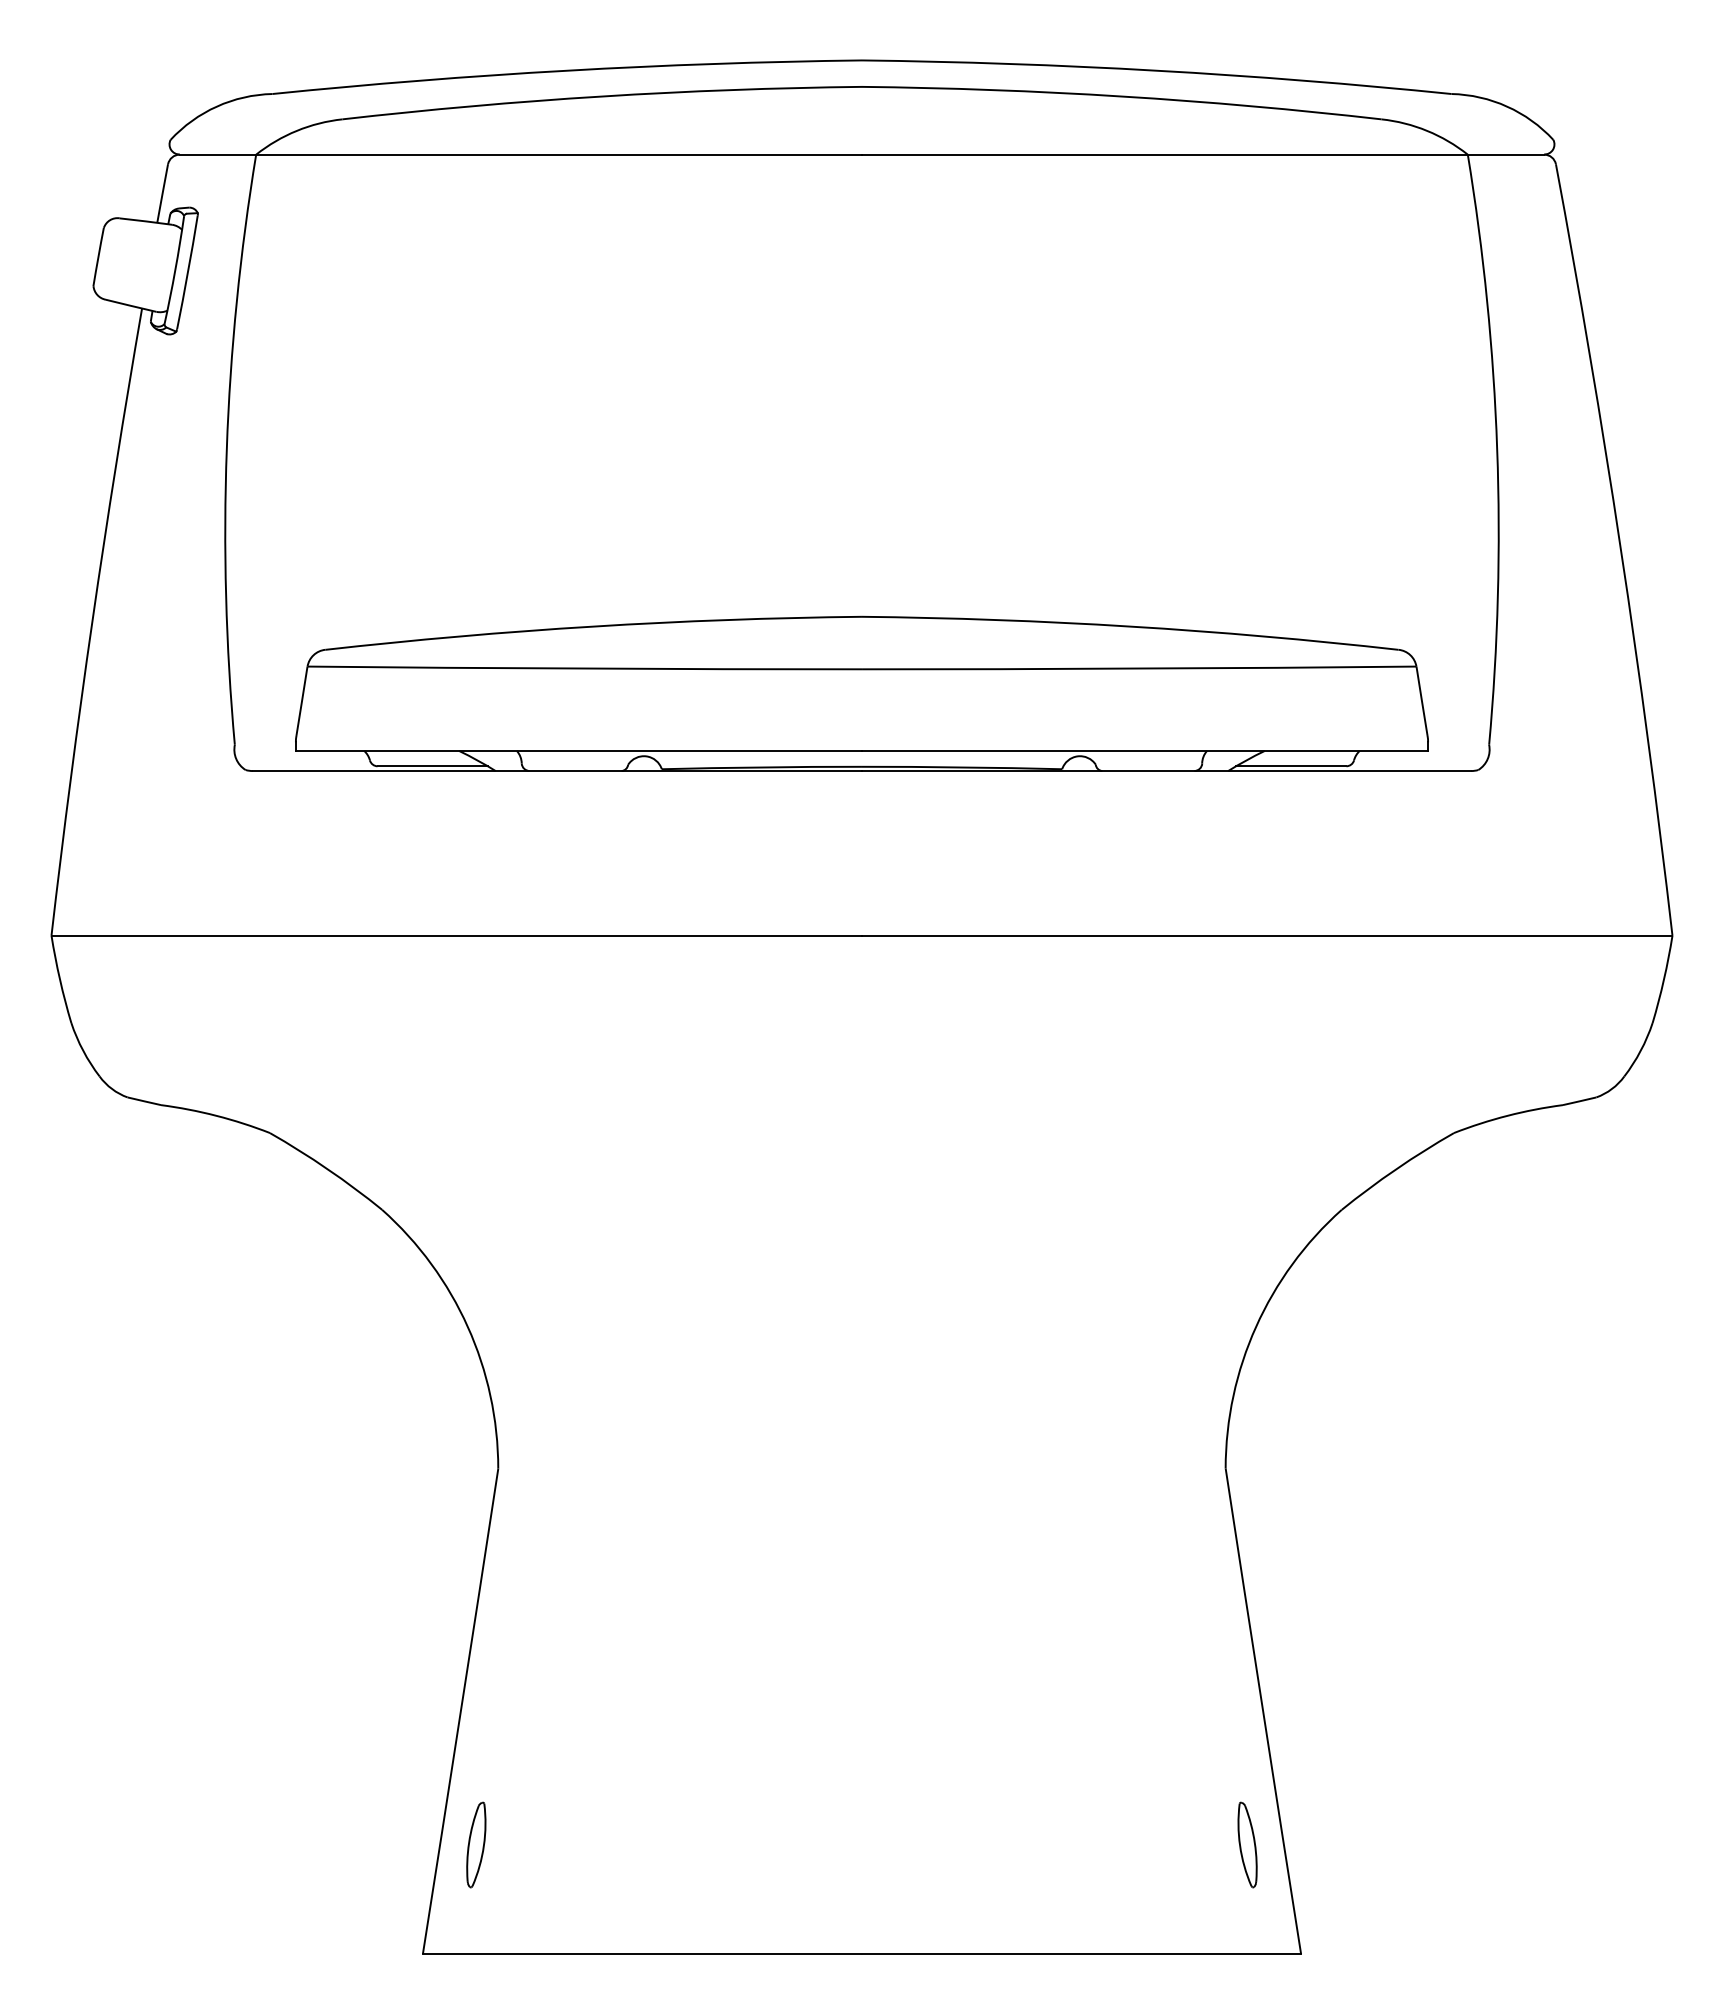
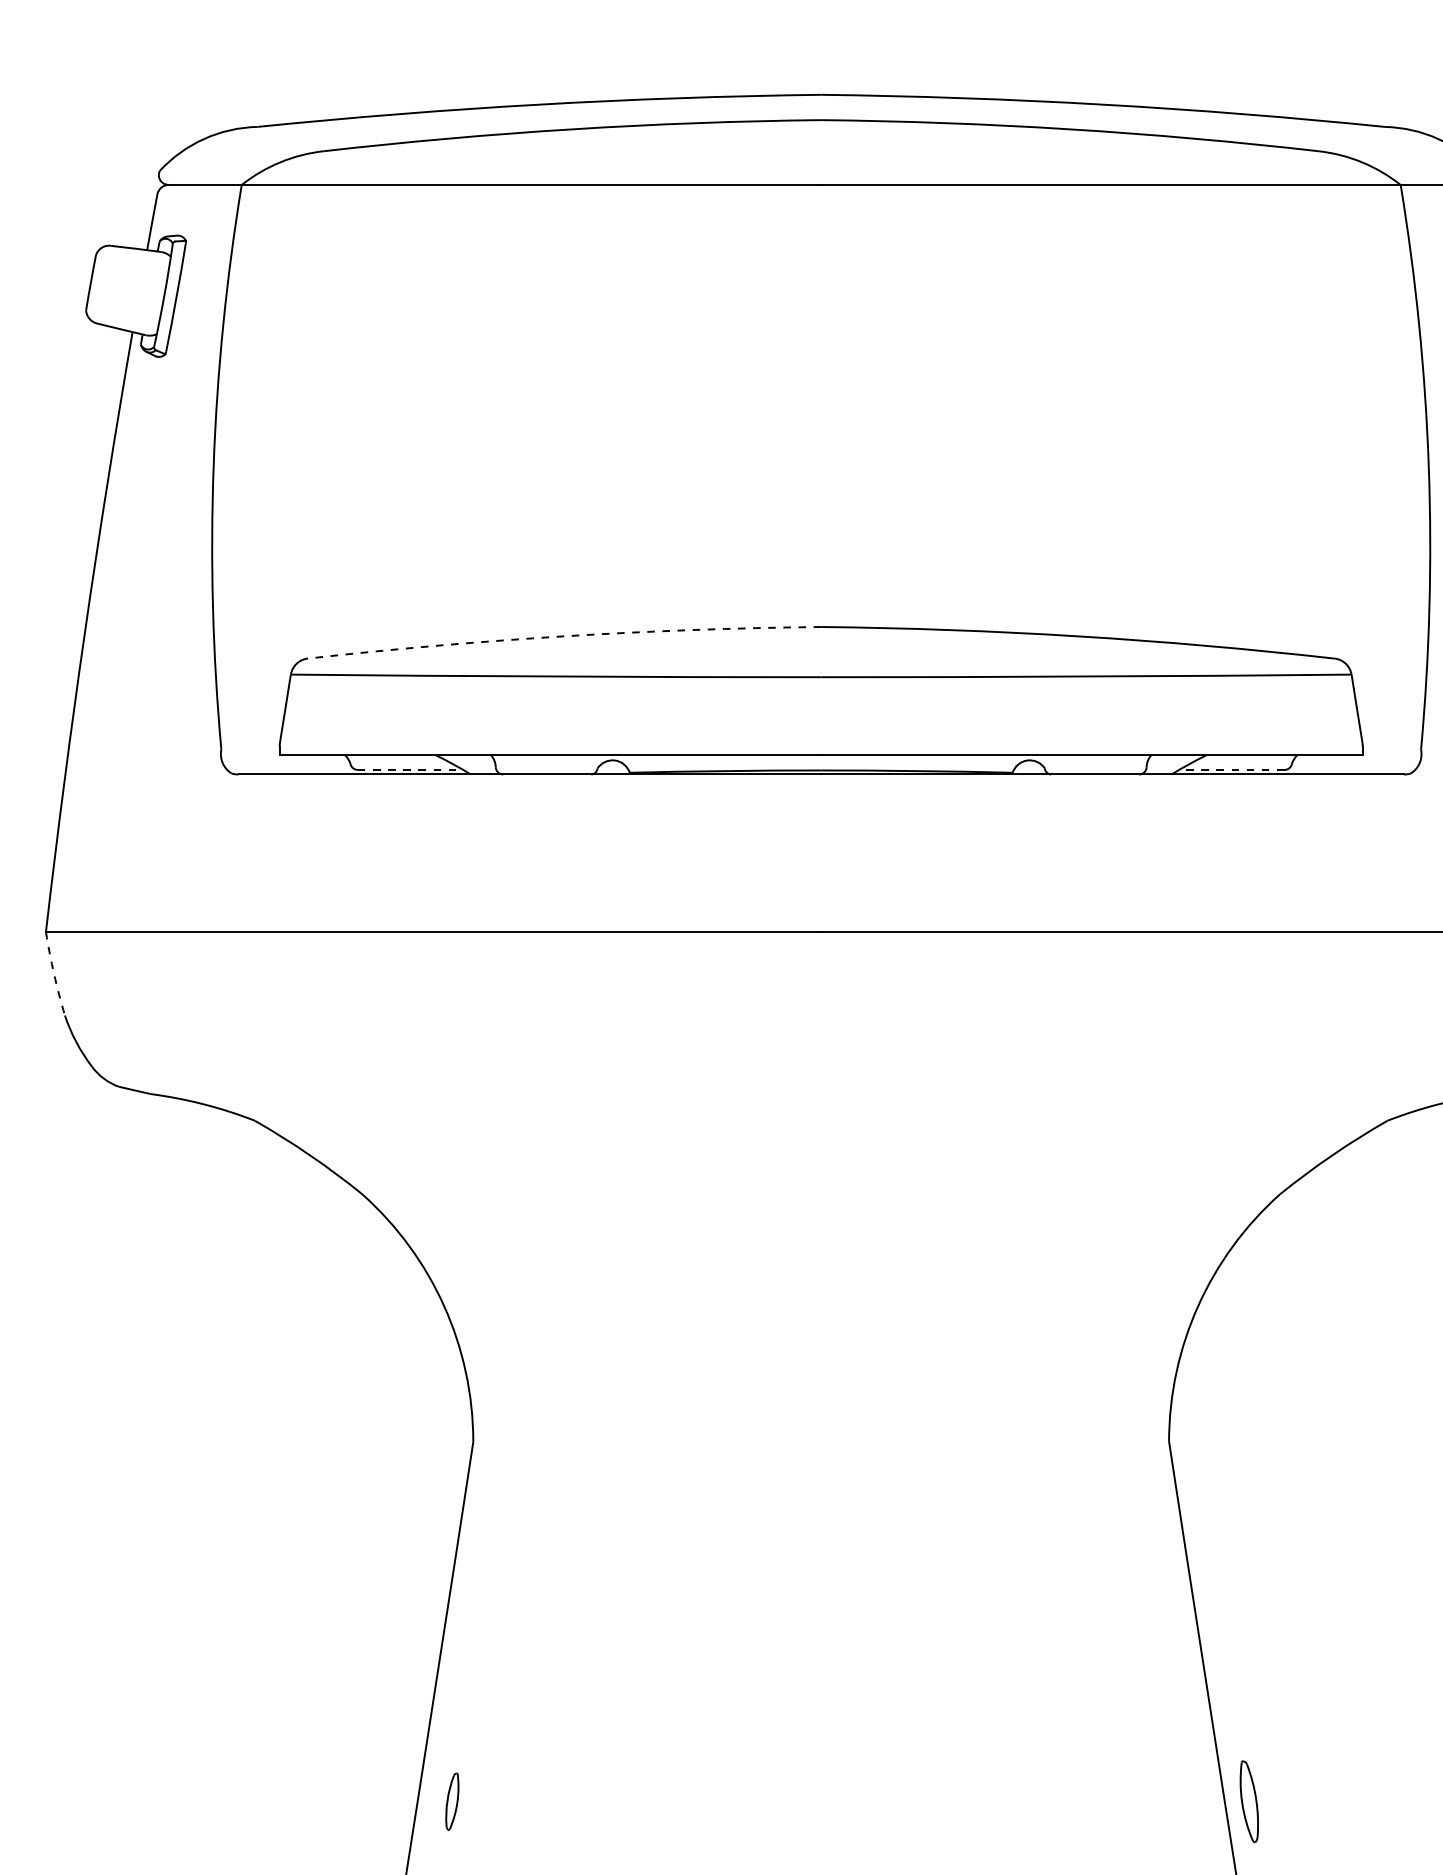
arc: (593, 626) -> (564, 636), solid -> dashed
line: (433, 766) -> (411, 770), solid -> dashed
line: (1290, 766) -> (1231, 770), solid -> dashed
arc: (60, 979) -> (54, 973), solid -> dashed
part: (476, 1844) -> (452, 1801), size x0.7
part: (1247, 1844) -> (1249, 1801), moved

